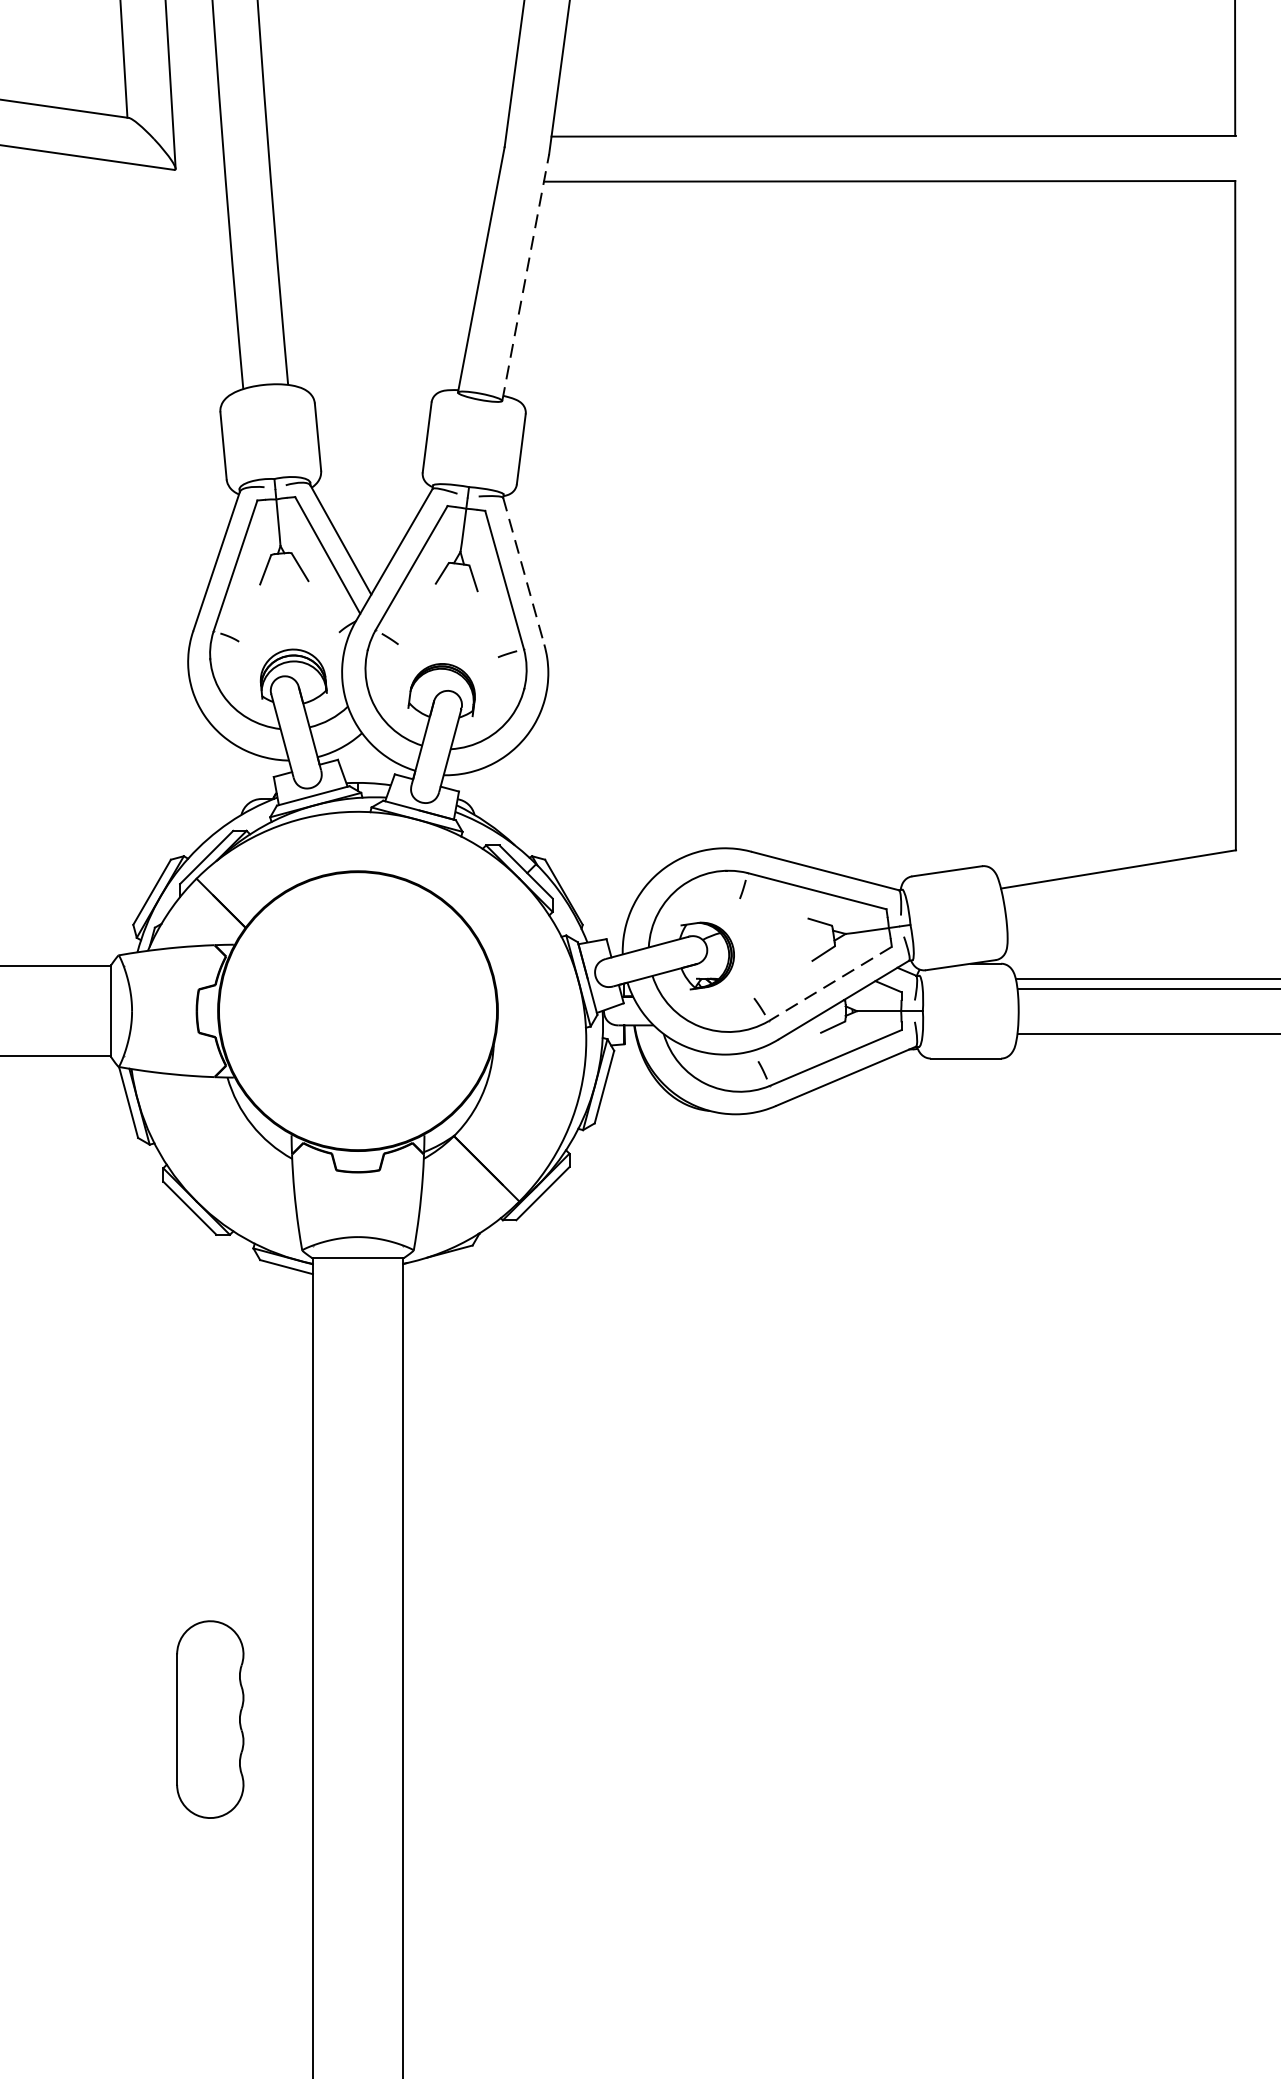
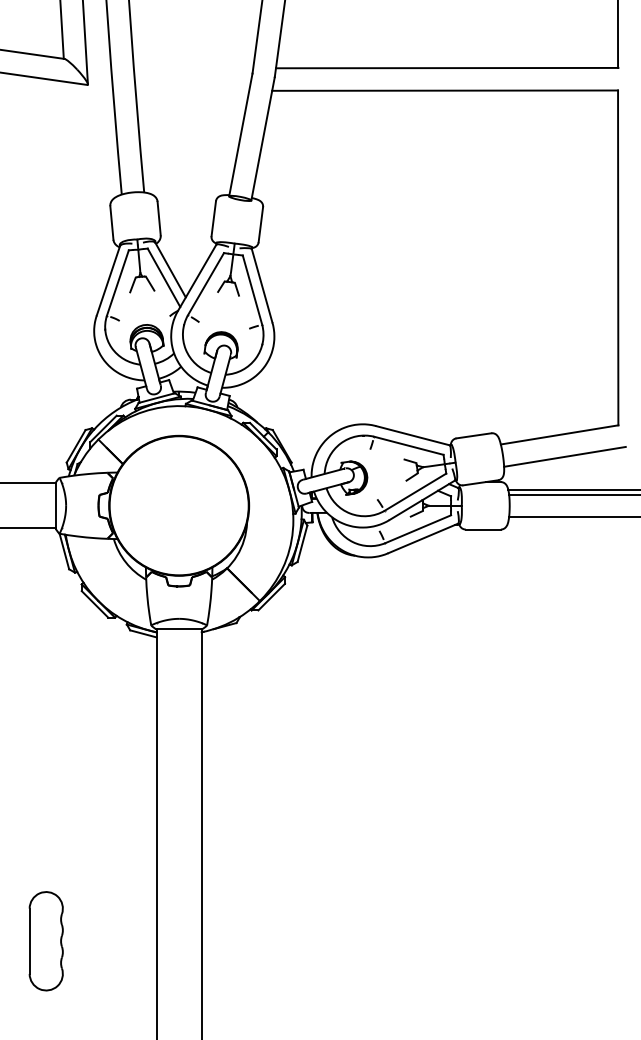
line: (526, 276) -> (263, 138), dashed -> solid
line: (524, 572) -> (262, 286), dashed -> solid
line: (1128, 912) -> (564, 456), added
line: (830, 984) -> (415, 492), dashed -> solid
part: (208, 1720) -> (45, 941), moved

